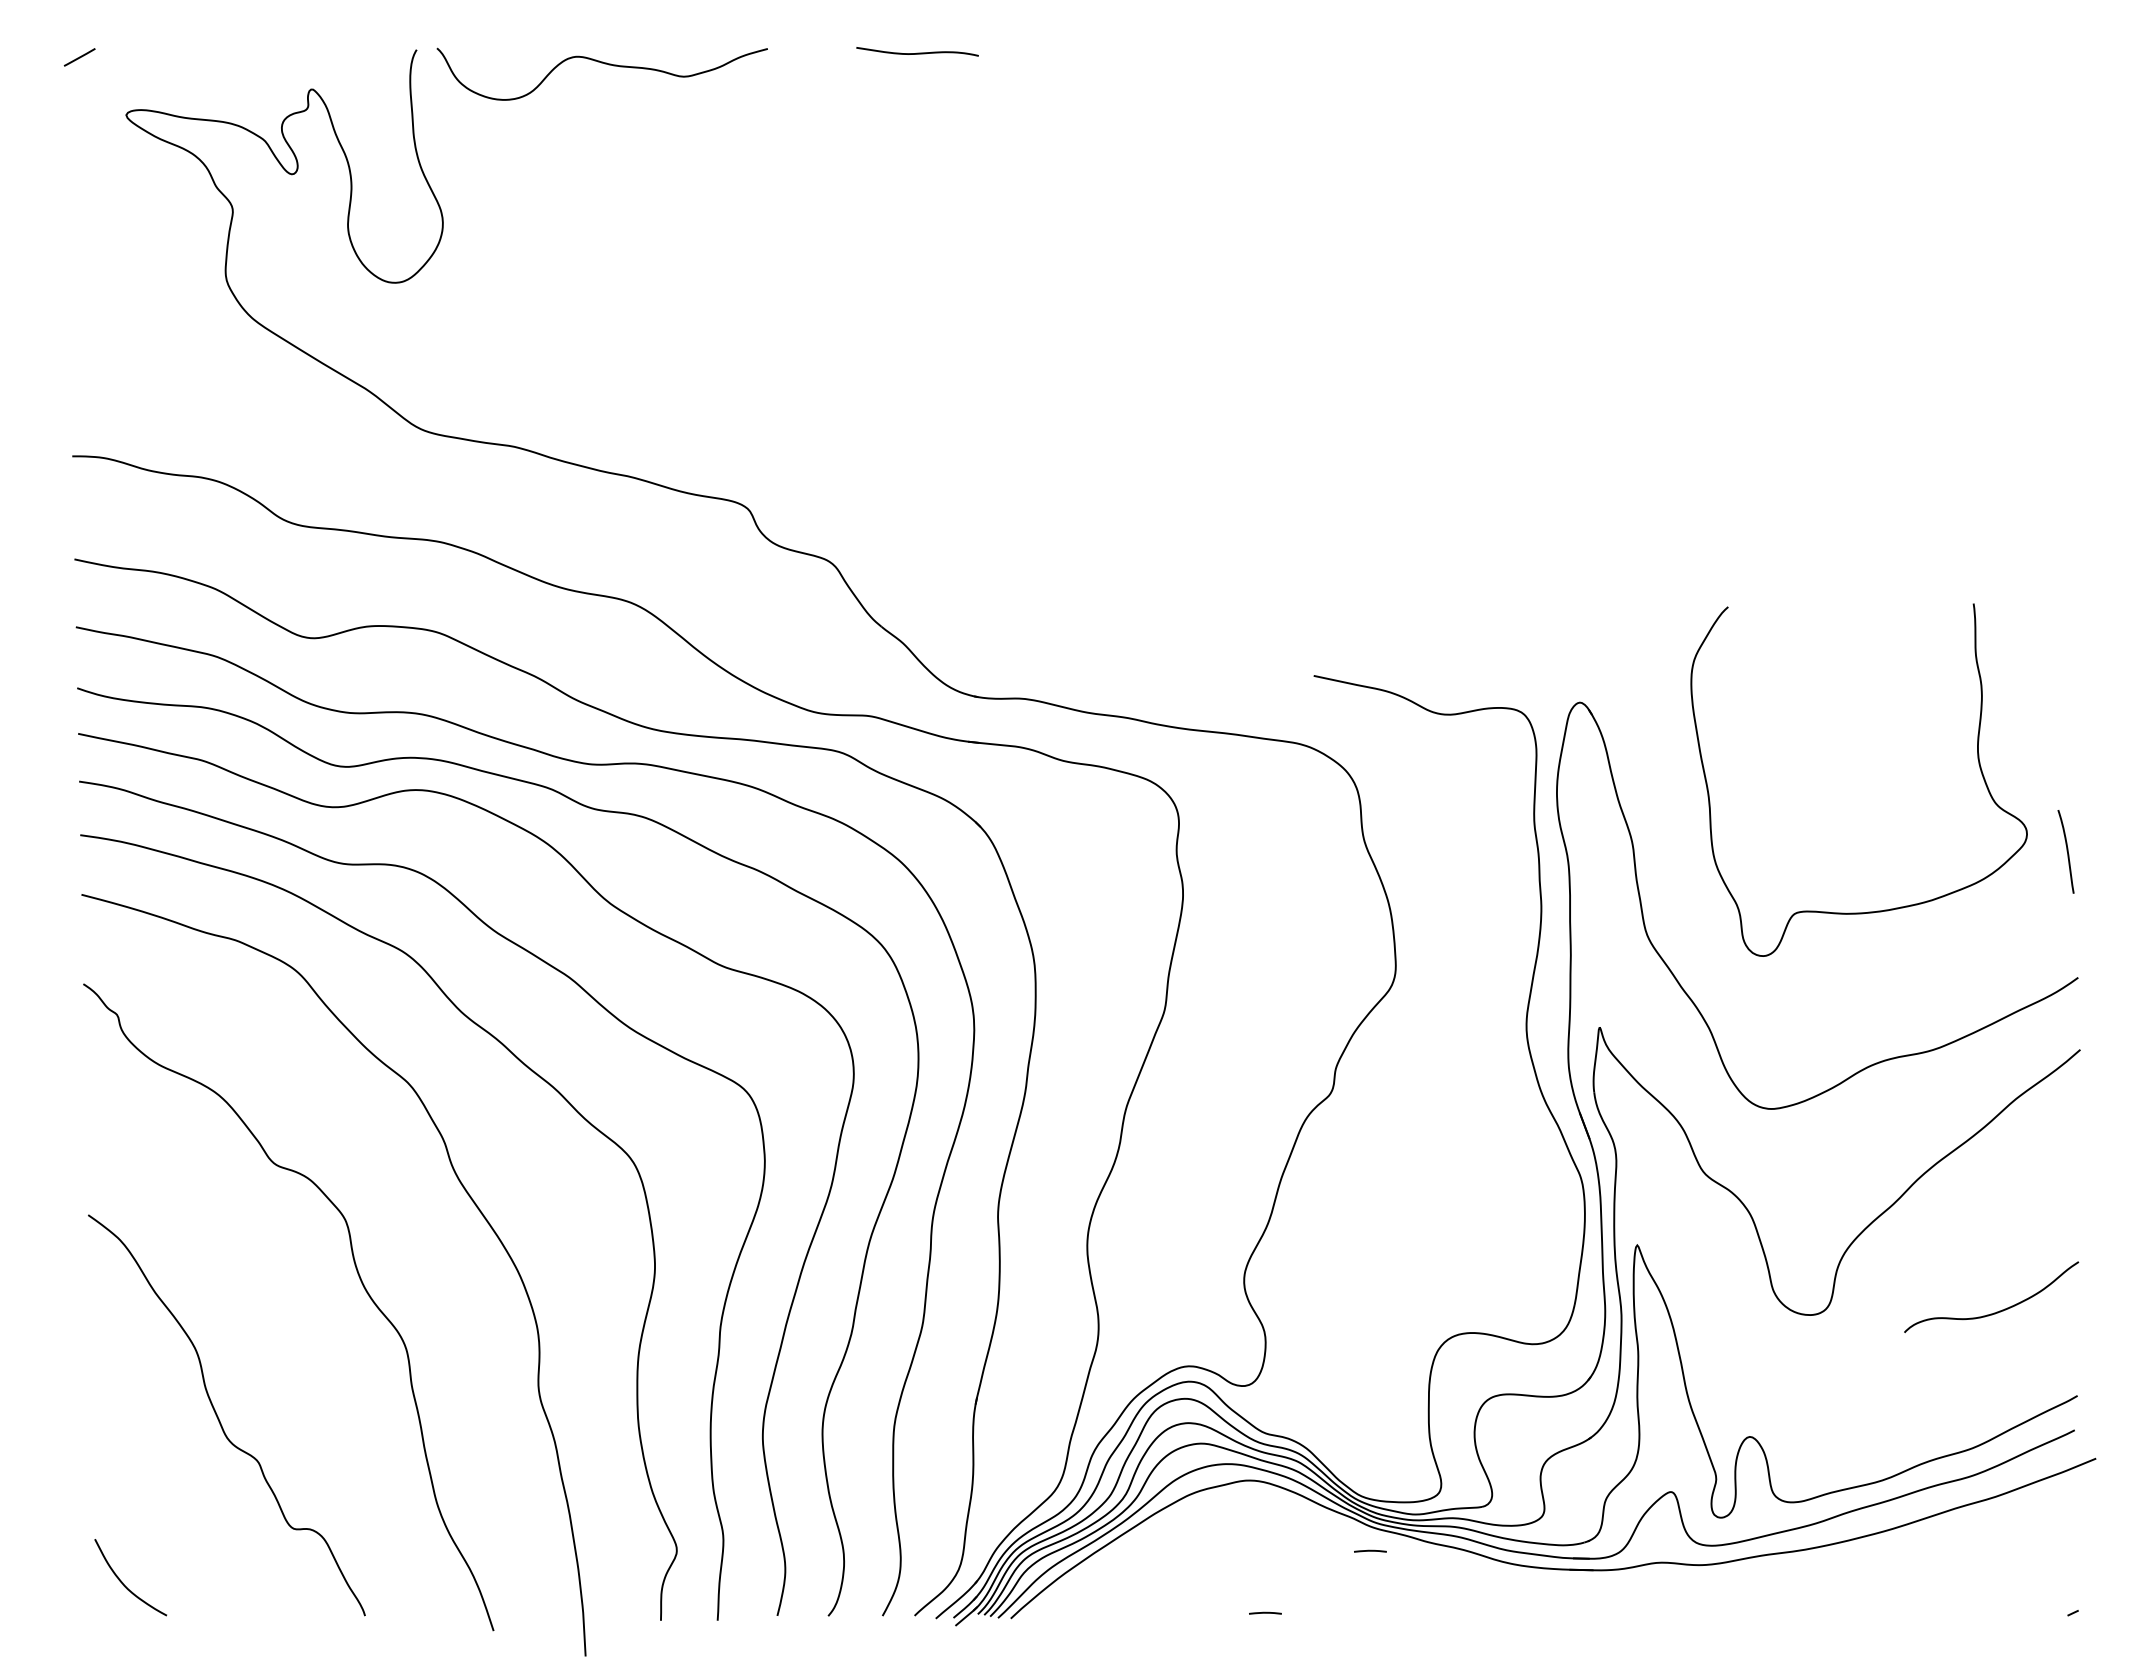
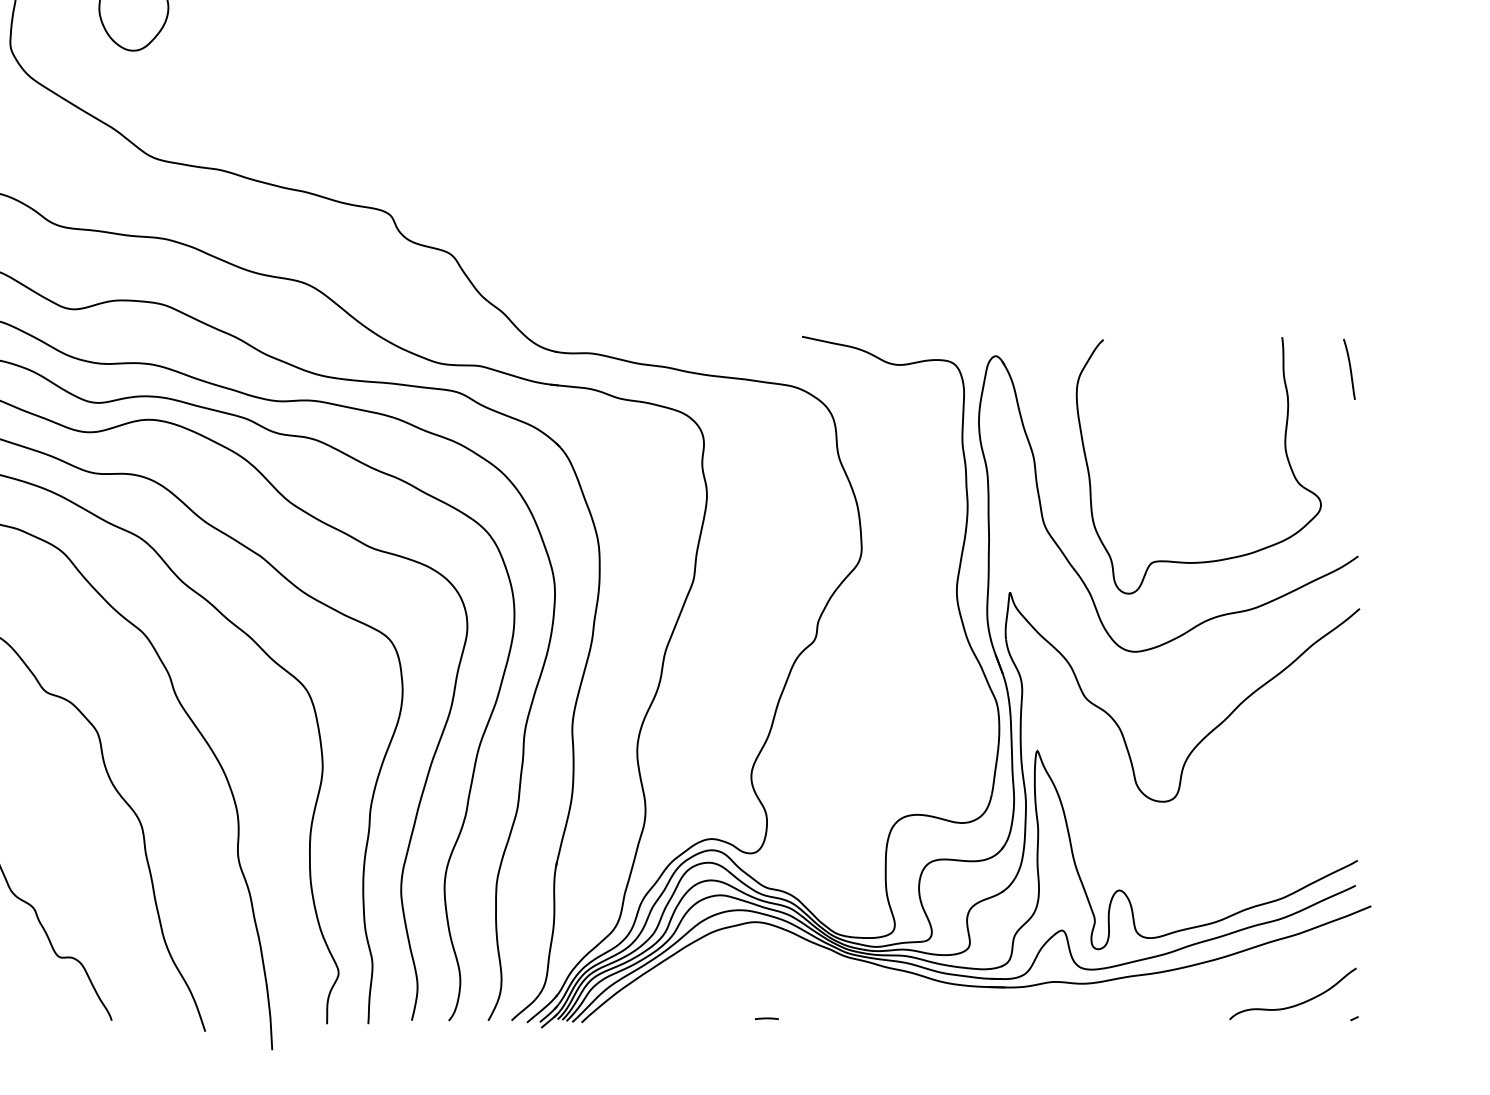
curve: (1977, 759) -> (1284, 450), moved
curve: (2066, 851) -> (1349, 369), moved
curve: (1996, 1311) -> (1296, 1004), moved
line: (1370, 1550) -> (843, 973), removed

